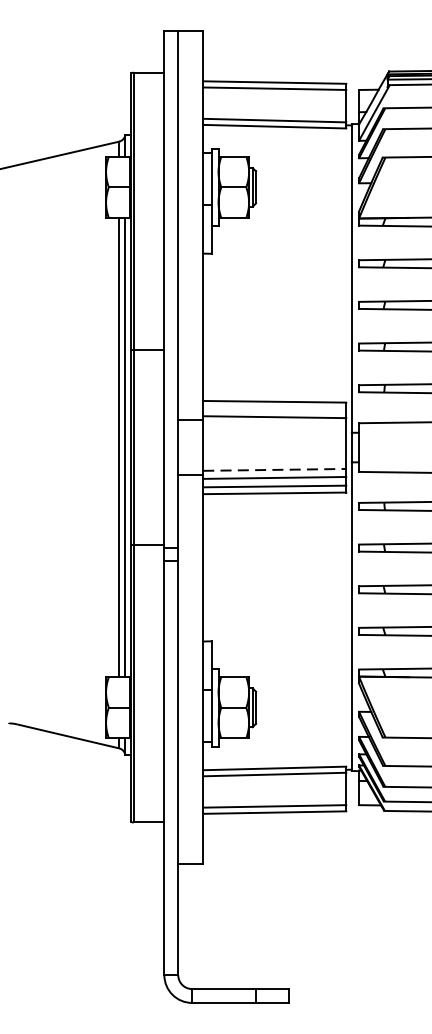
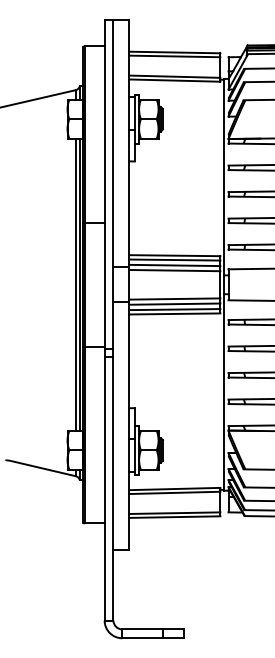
line: (274, 407) -> (174, 259), added
line: (274, 425) -> (174, 270), added
line: (274, 470) -> (174, 299), dashed -> solid

